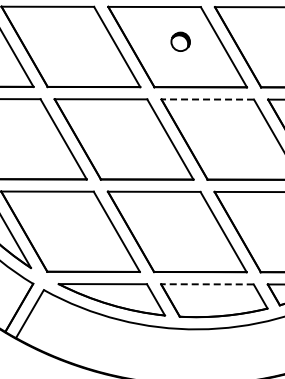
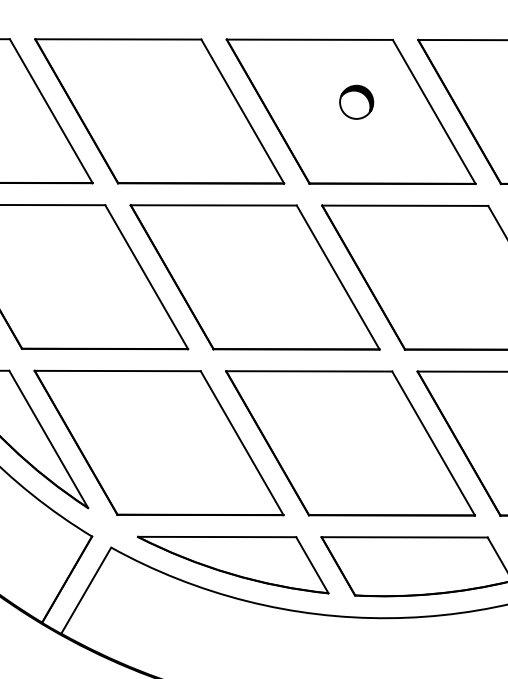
line: (207, 99) -> (404, 205), dashed -> solid
line: (206, 284) -> (402, 537), dashed -> solid

